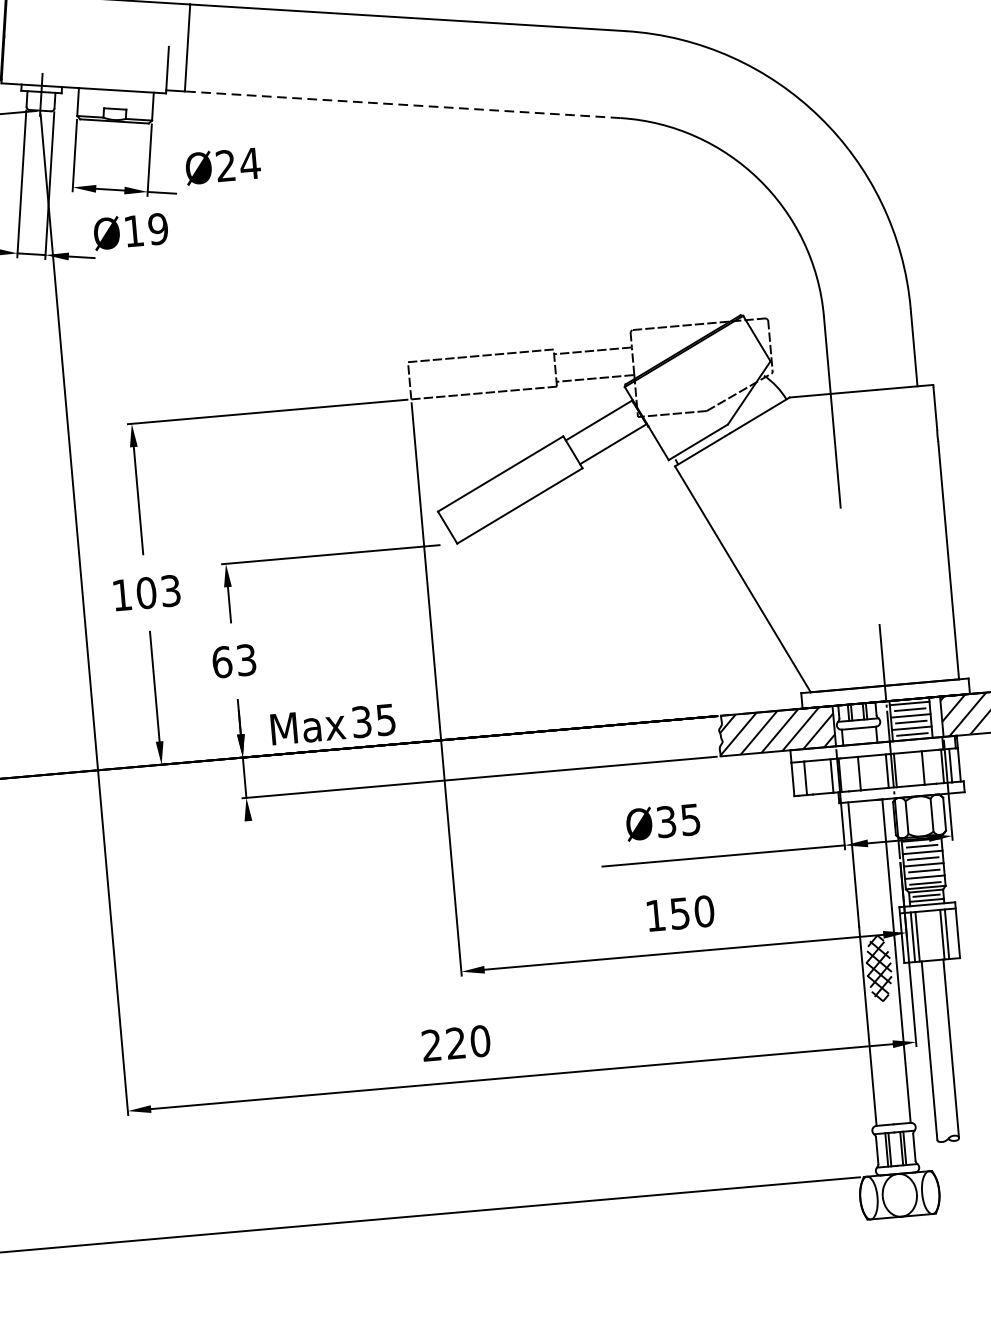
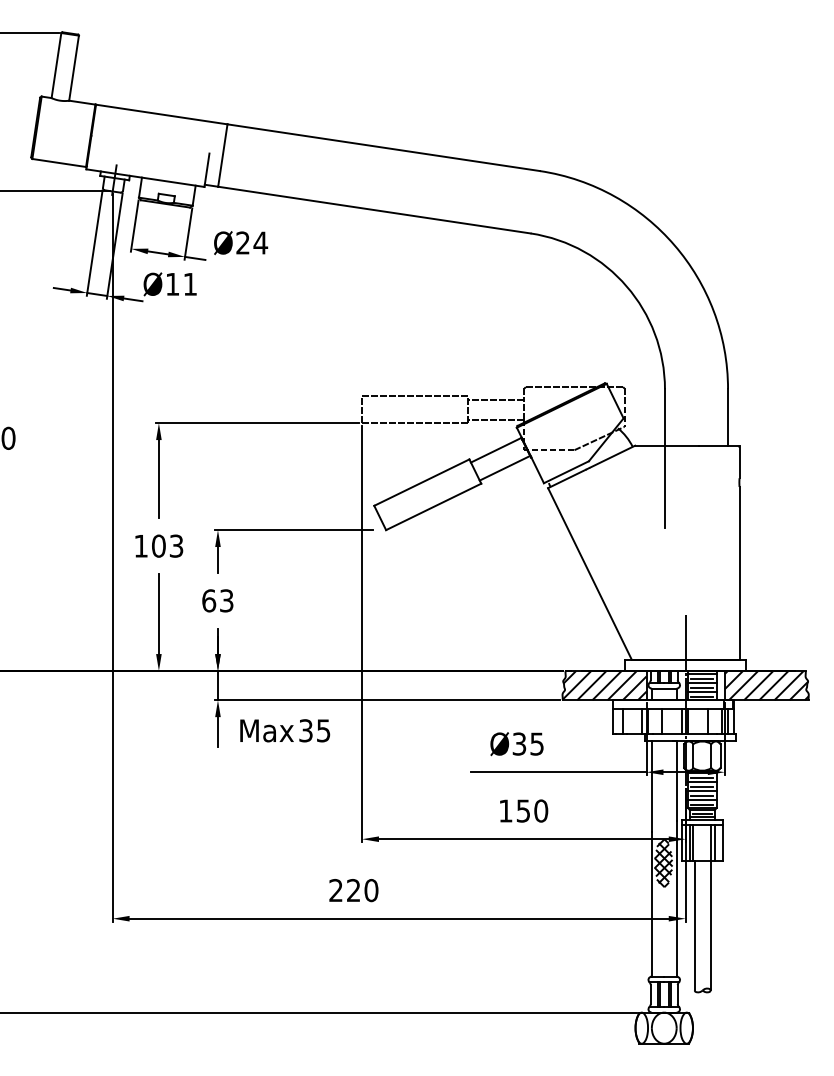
line: (402, 105) -> (374, 210), dashed -> solid
text: (158, 227) -> (190, 283), Ø19 -> Ø11
text: (333, 724) -> (285, 730), moved
line: (249, 840) -> (217, 731), added

